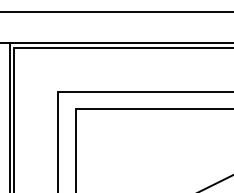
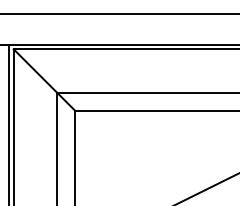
line: (45, 78) -> (44, 79), added

